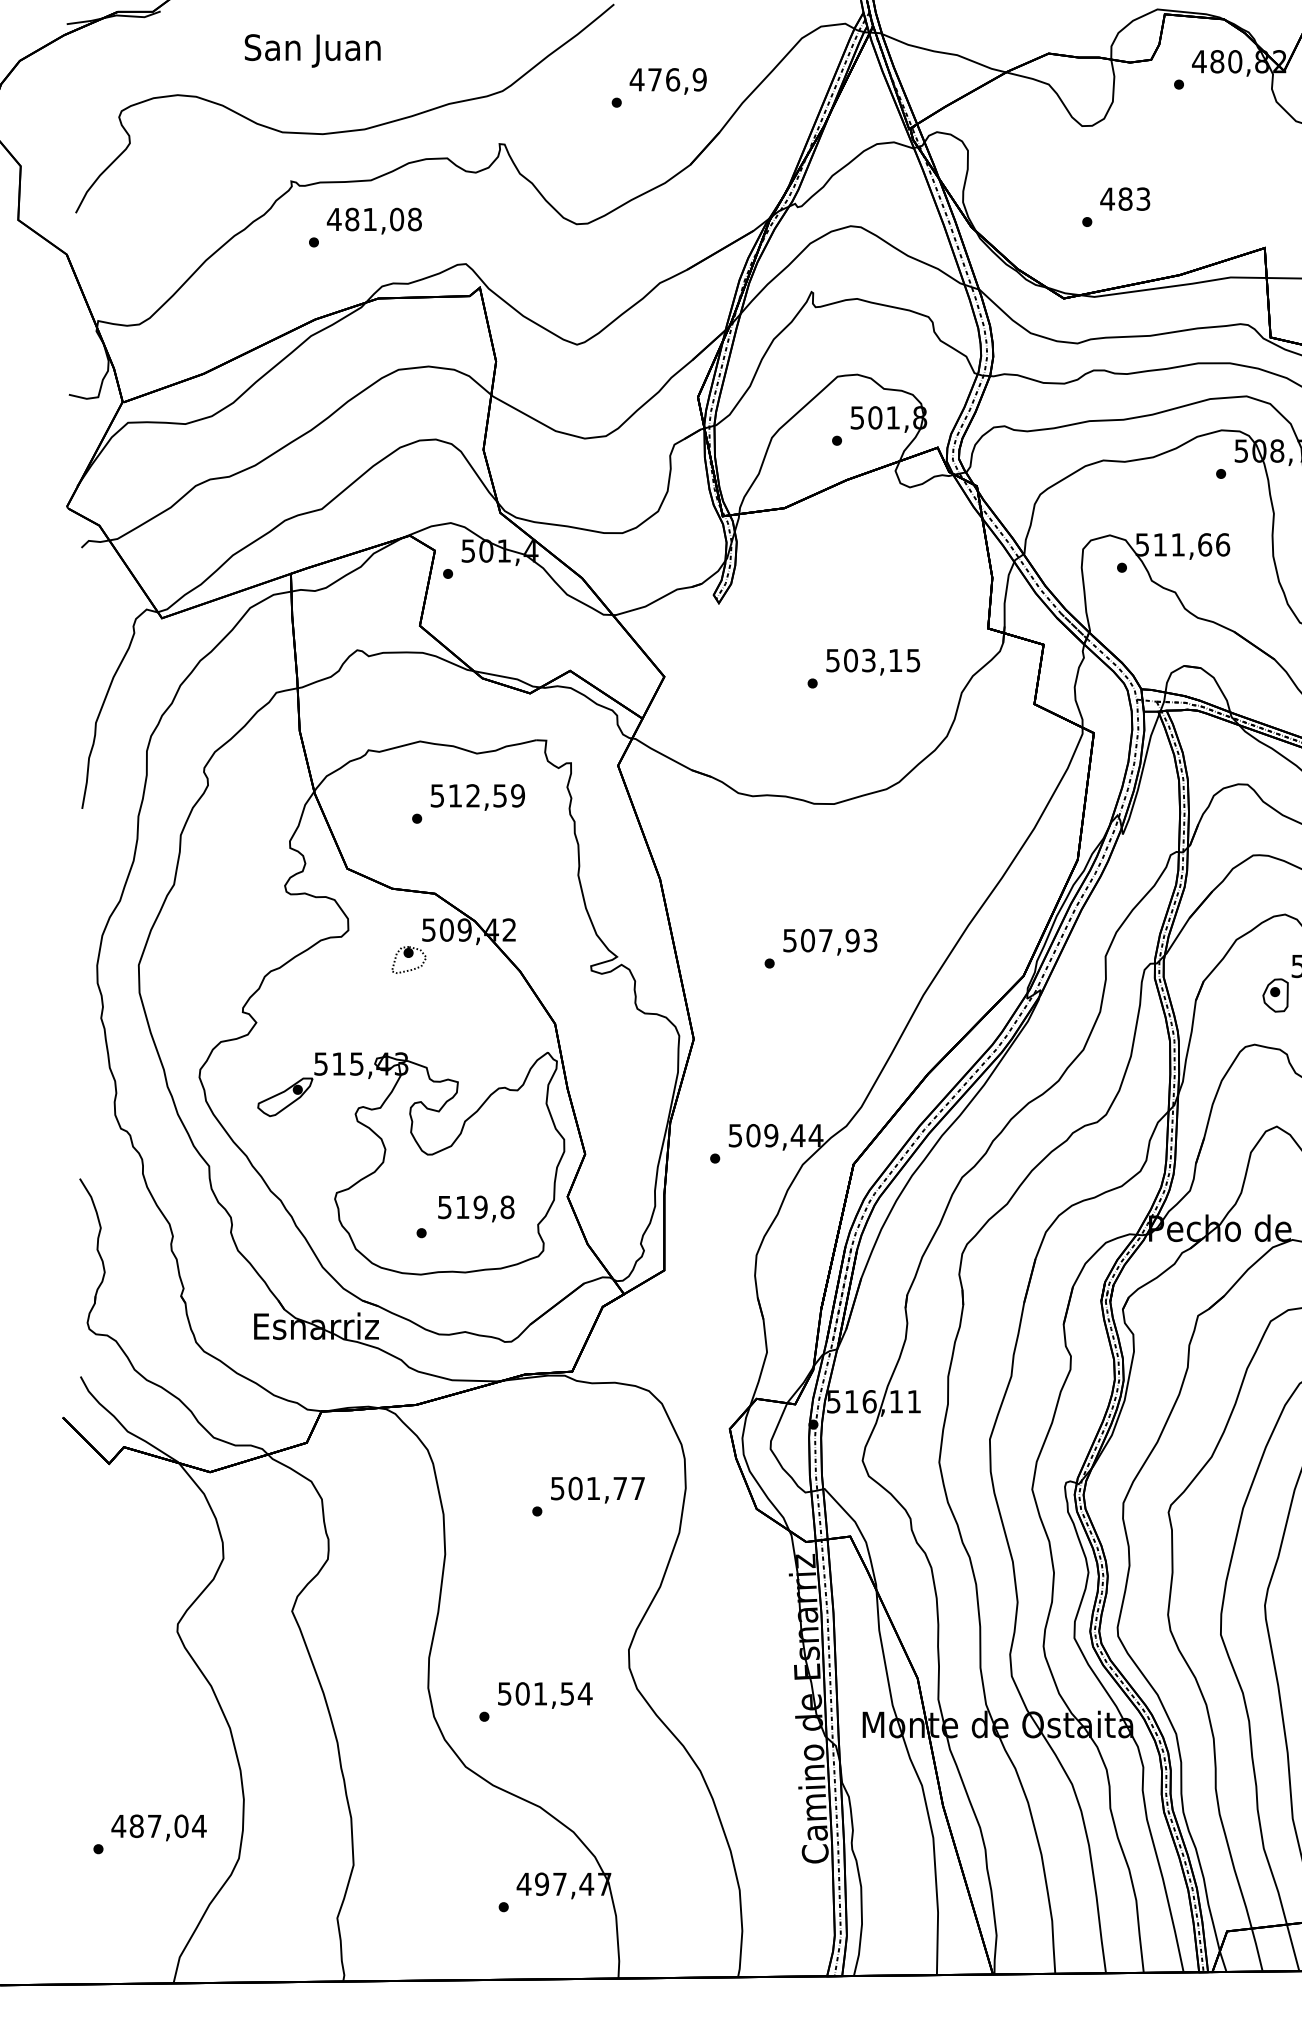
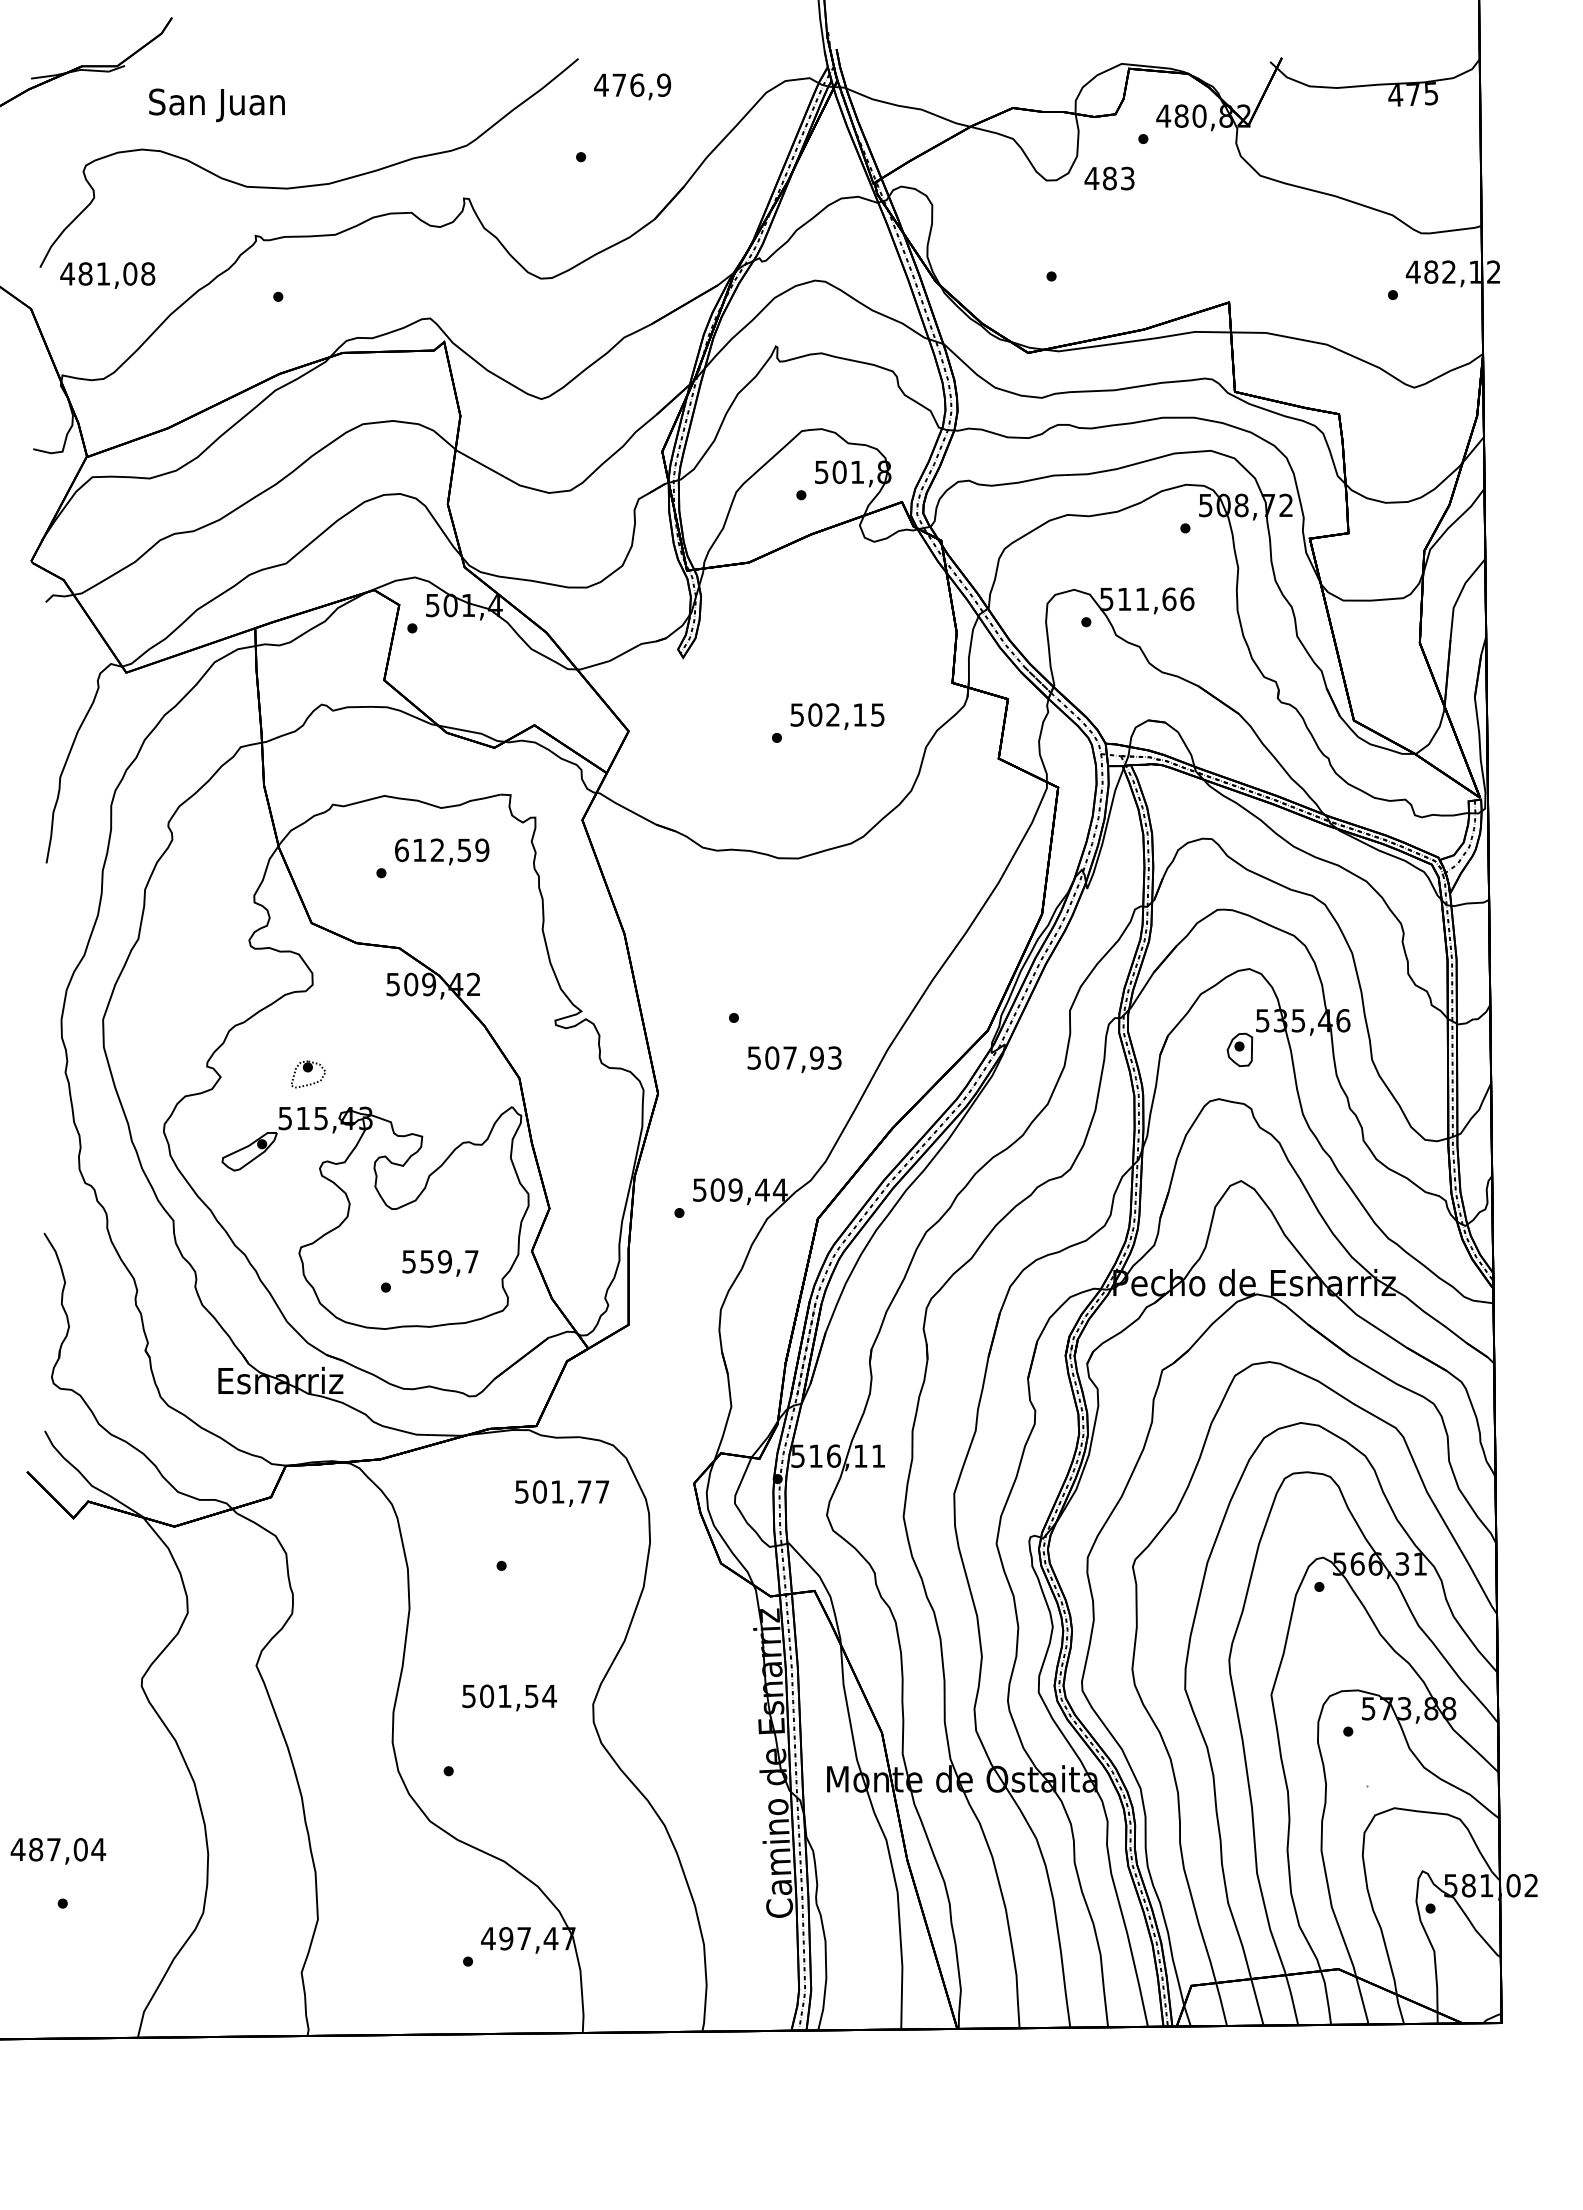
text: (312, 51) -> (216, 105), moved
text: (668, 81) -> (632, 86), moved
text: (1125, 199) -> (1109, 178), moved
text: (374, 221) -> (107, 275), moved
text: (868, 660) -> (832, 714), 503,15 -> 502,15
text: (437, 796) -> (401, 850), 512,59 -> 612,59
text: (830, 942) -> (794, 1059), moved
part: (409, 960) -> (308, 1074), moved
text: (485, 1207) -> (449, 1261), 519,8 -> 559,7
text: (598, 1490) -> (562, 1493), moved
text: (545, 1695) -> (509, 1697), moved
text: (159, 1828) -> (58, 1851), moved

